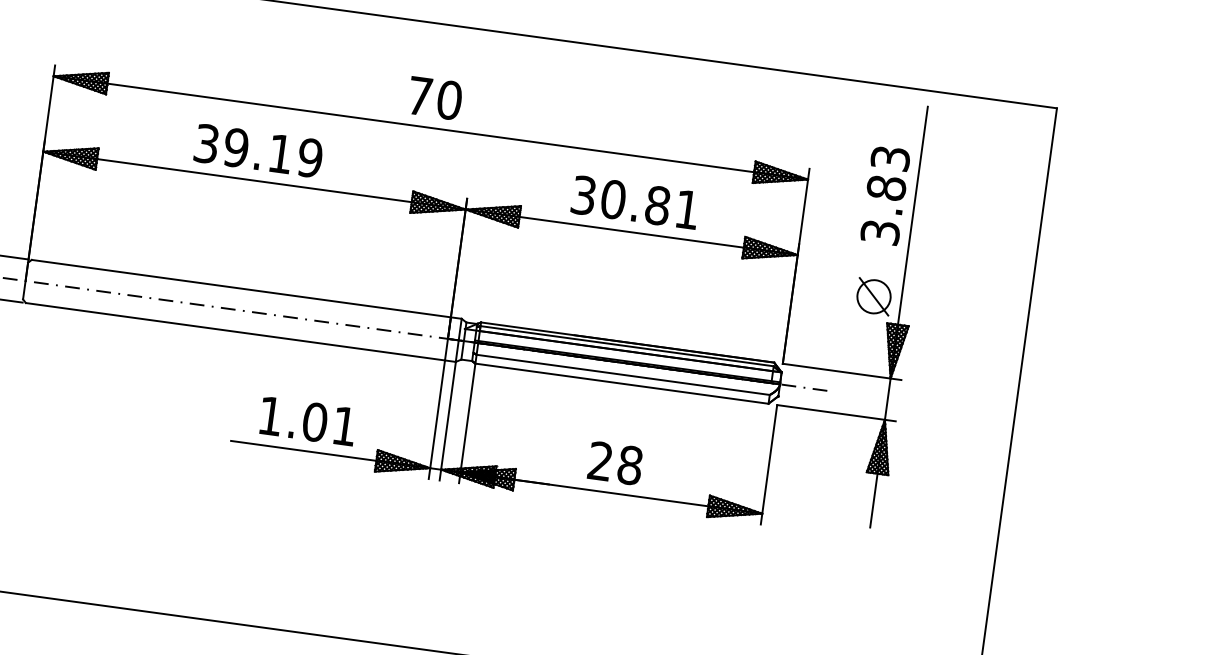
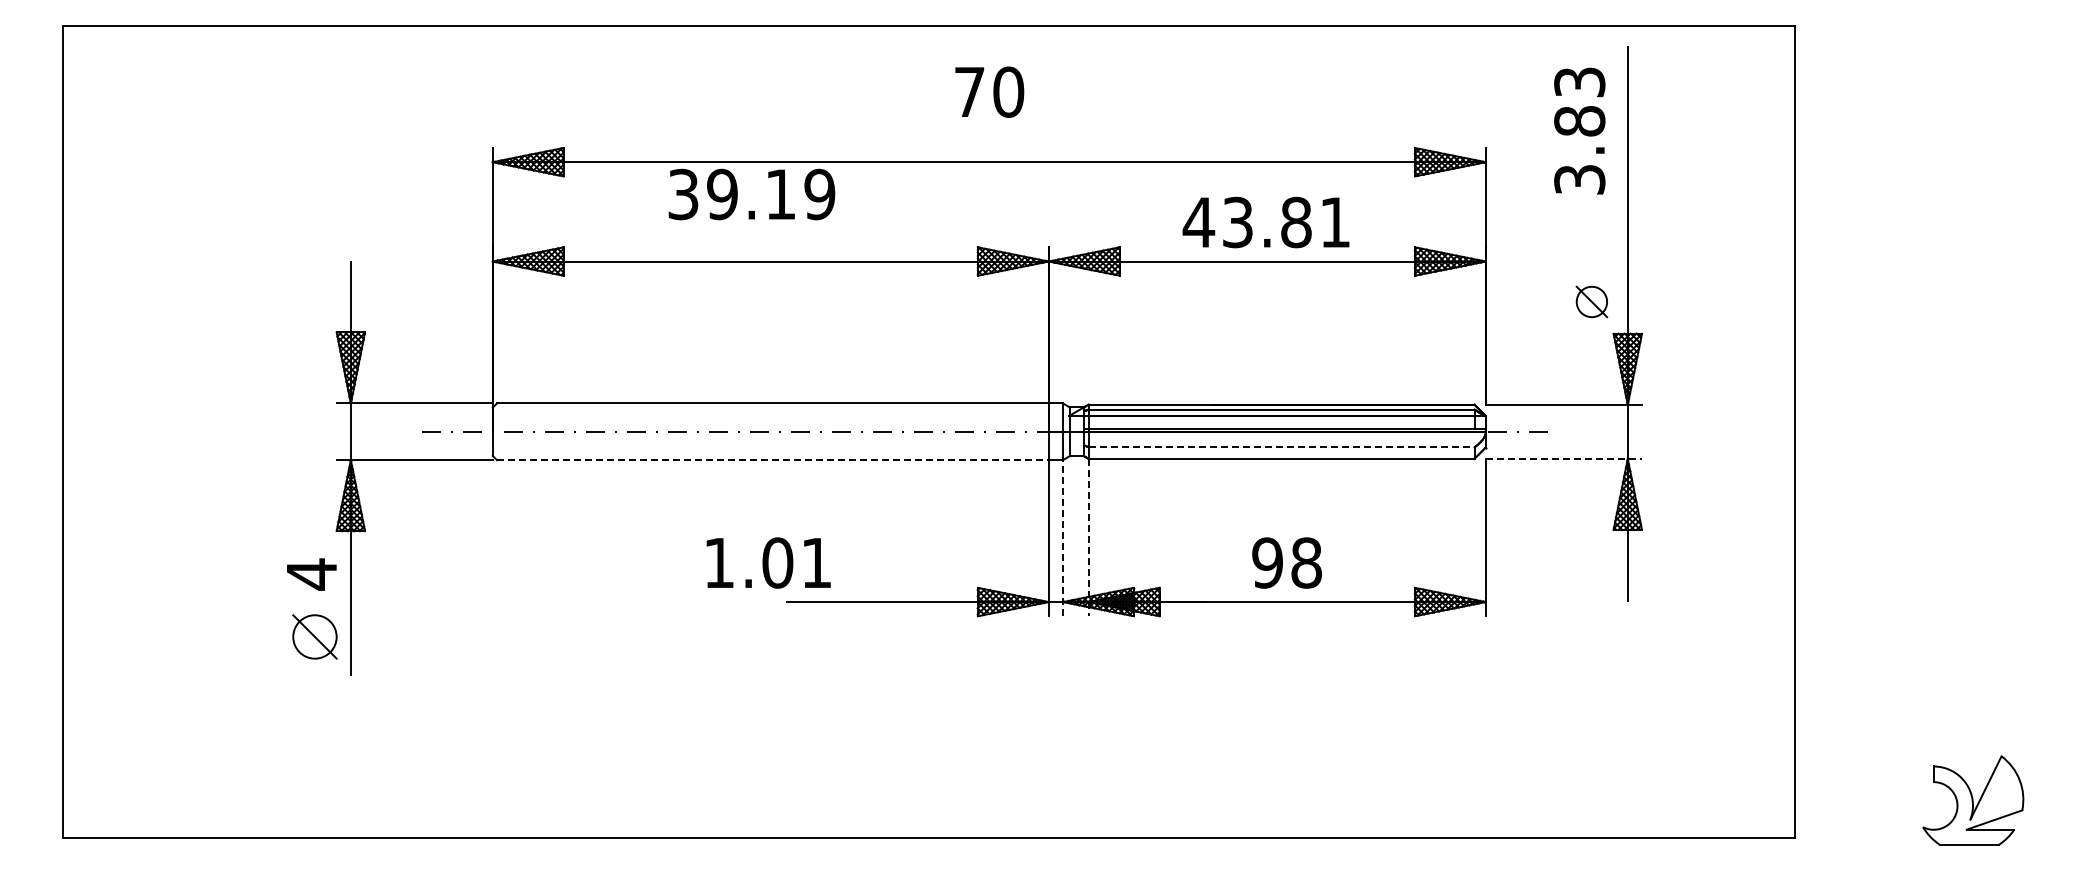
text: (435, 97) -> (989, 91), moved
text: (258, 150) -> (751, 194), moved
text: (885, 195) -> (1579, 130), moved
text: (597, 197) -> (1217, 222), 30.81 -> 43.81
part: (873, 296) -> (1591, 301), size x0.7
line: (235, 331) -> (772, 460), solid -> dashed
line: (623, 375) -> (1281, 447), solid -> dashed
line: (836, 413) -> (1564, 459), solid -> dashed
text: (308, 420) -> (768, 562), moved
line: (448, 420) -> (1063, 537), solid -> dashed
line: (467, 423) -> (1088, 537), solid -> dashed
text: (600, 460) -> (1267, 562), 28 -> 98

